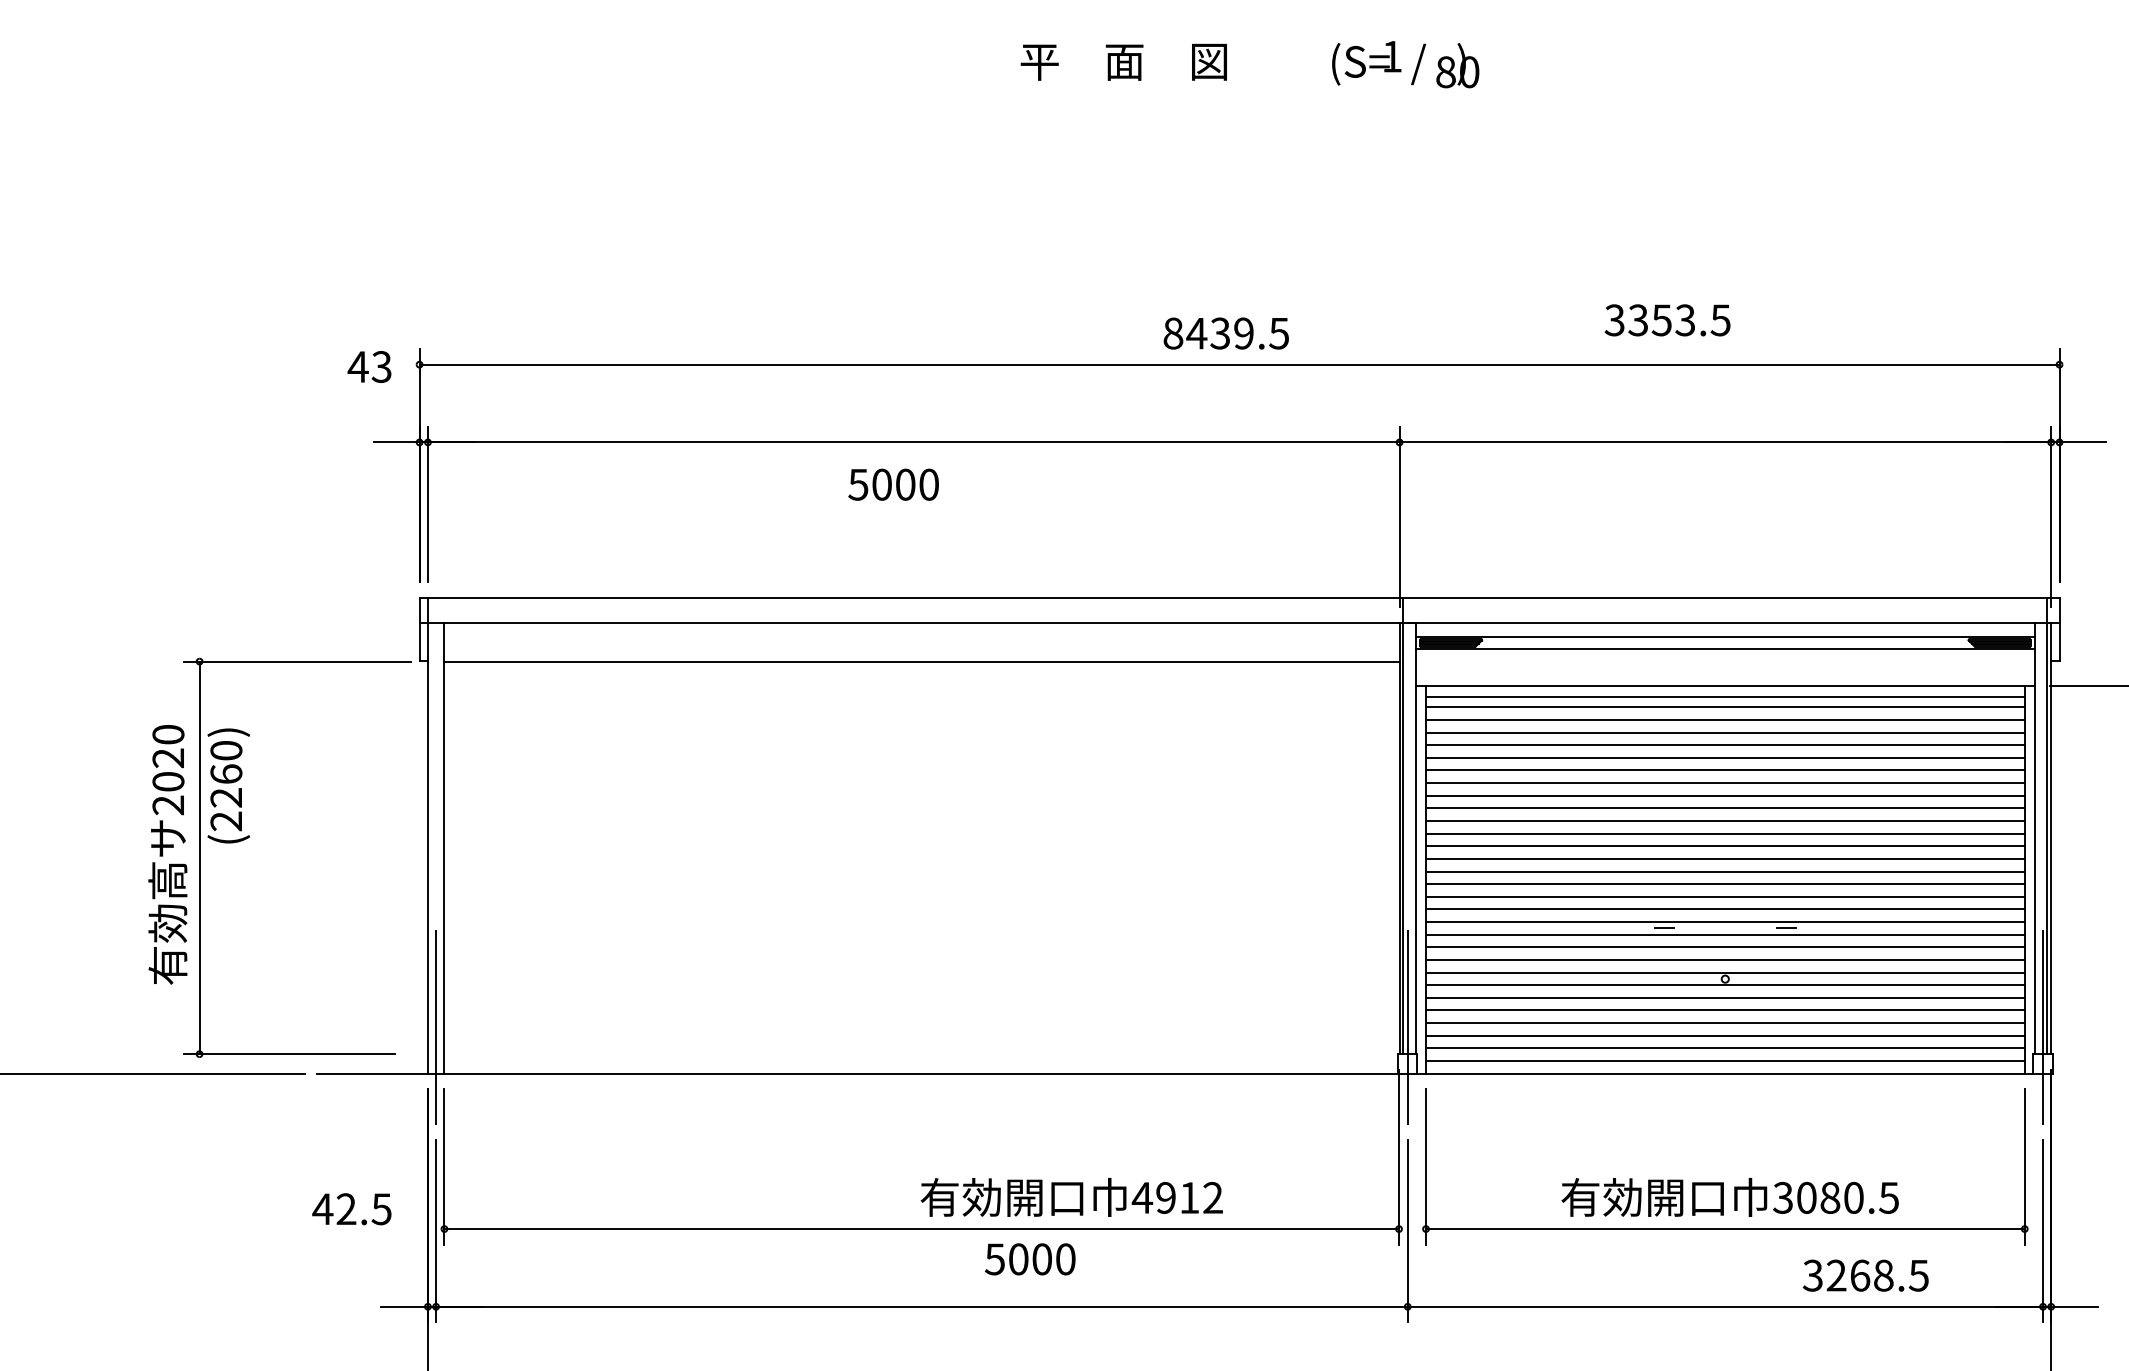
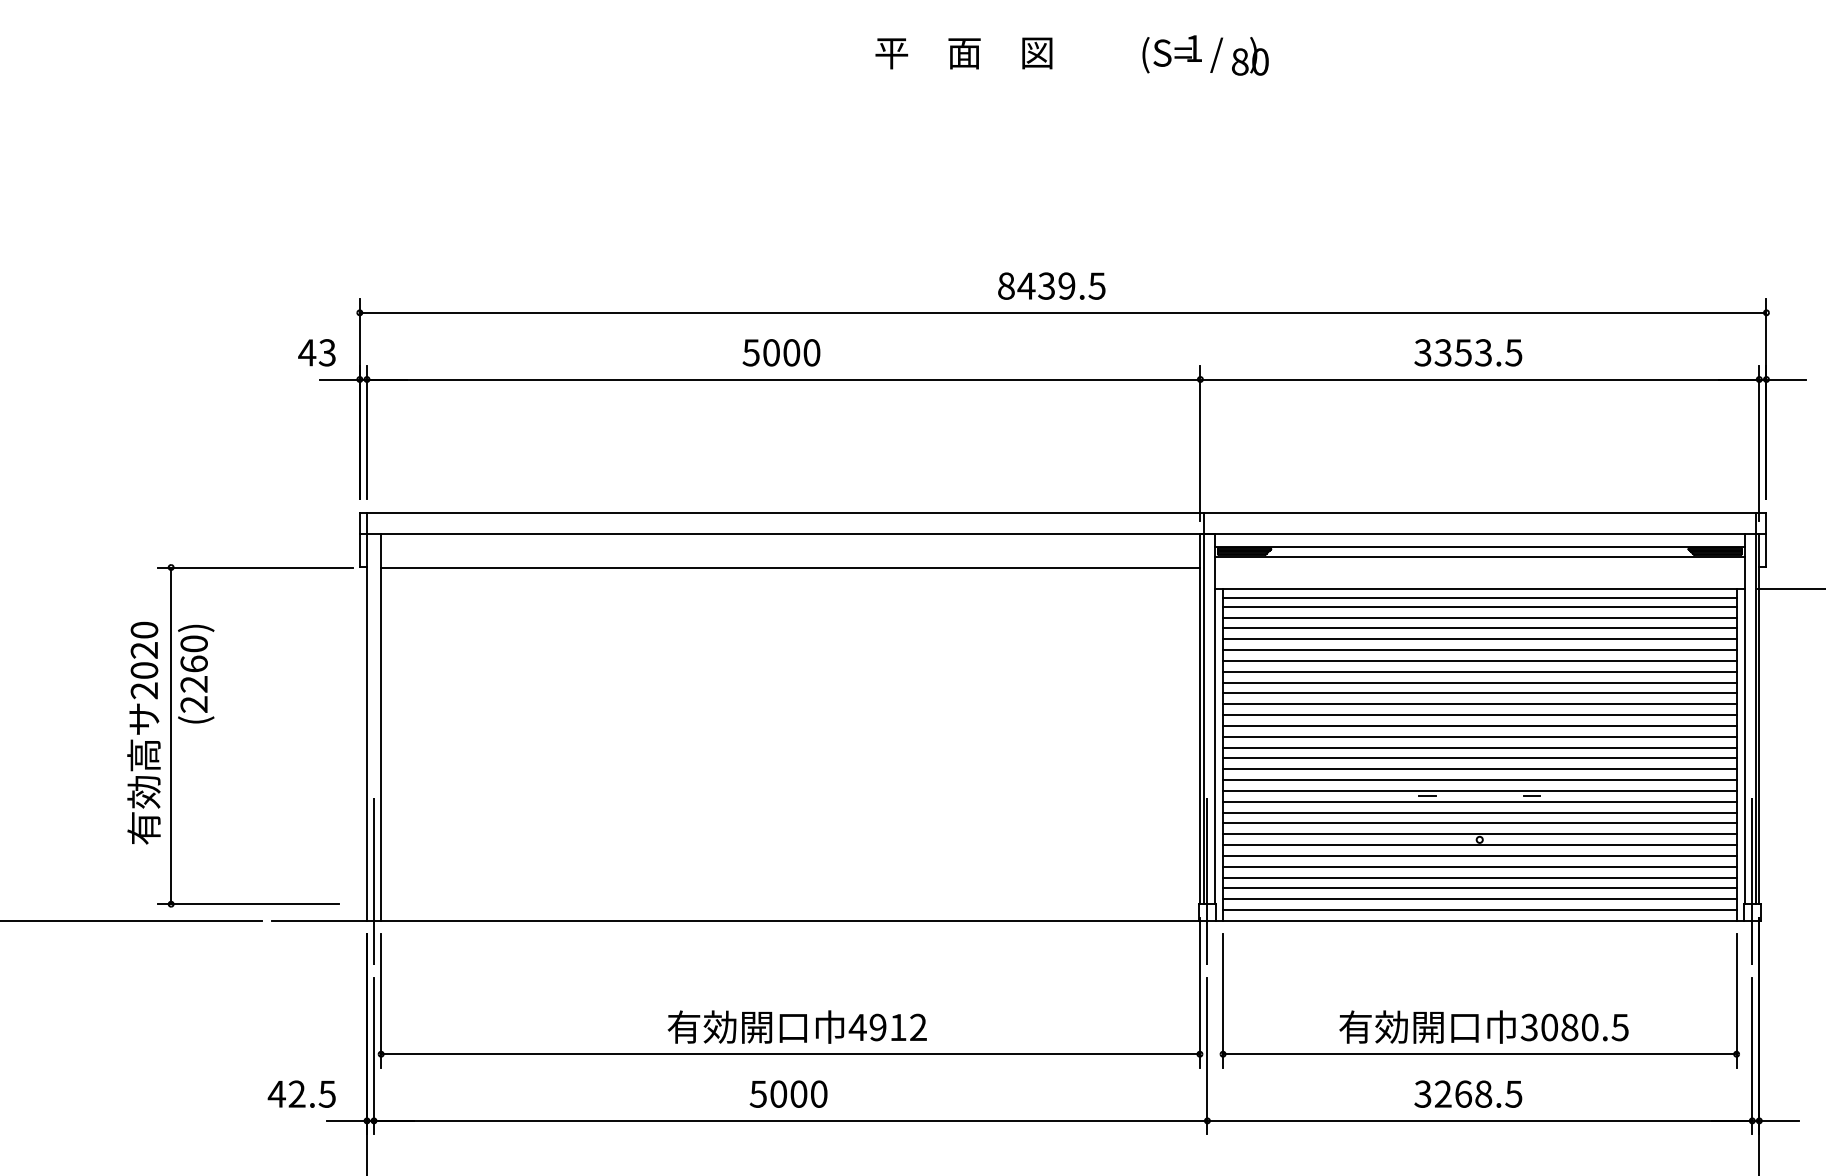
text: (1667, 319) -> (1468, 352), moved
text: (369, 366) -> (316, 352), moved
text: (893, 484) -> (781, 352), moved
text: (1070, 1196) -> (796, 1026), moved
text: (351, 1208) -> (301, 1093), moved
text: (1030, 1258) -> (788, 1093), moved
text: (1866, 1274) -> (1468, 1093), moved

